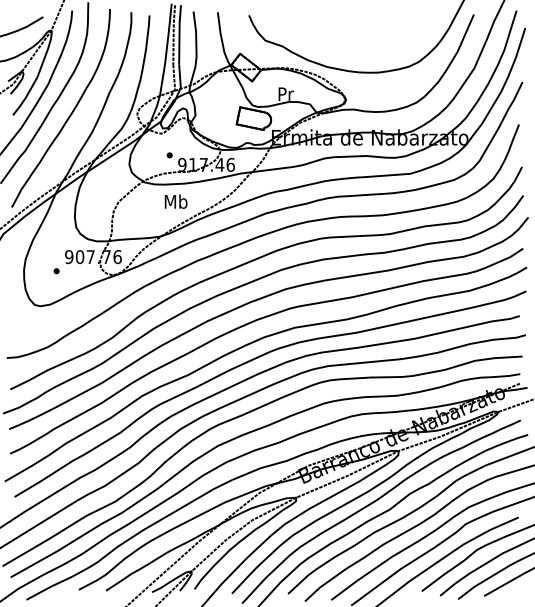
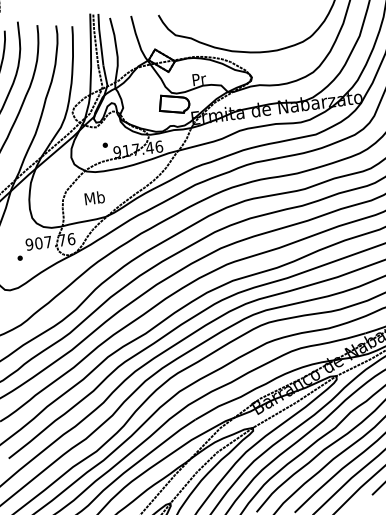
text: (175, 201) -> (94, 197), moved

